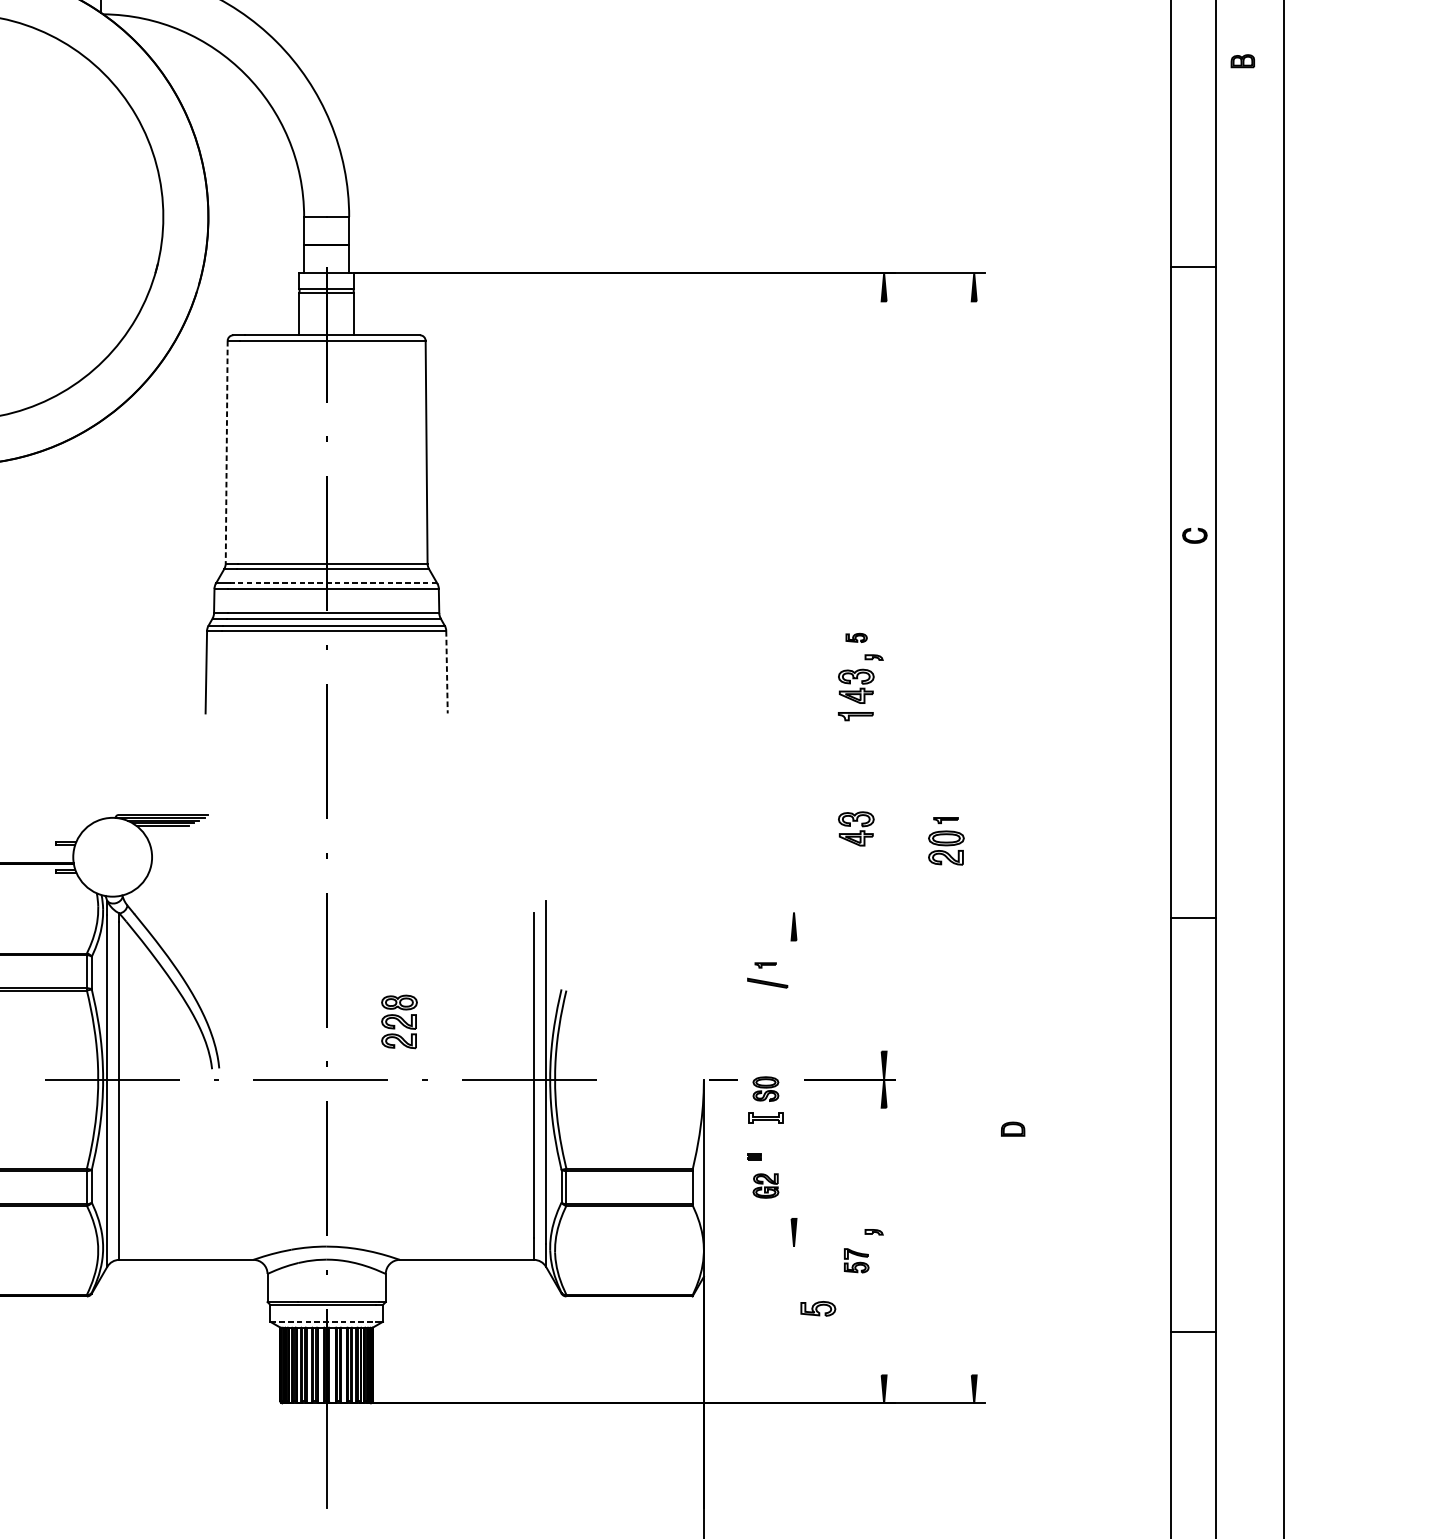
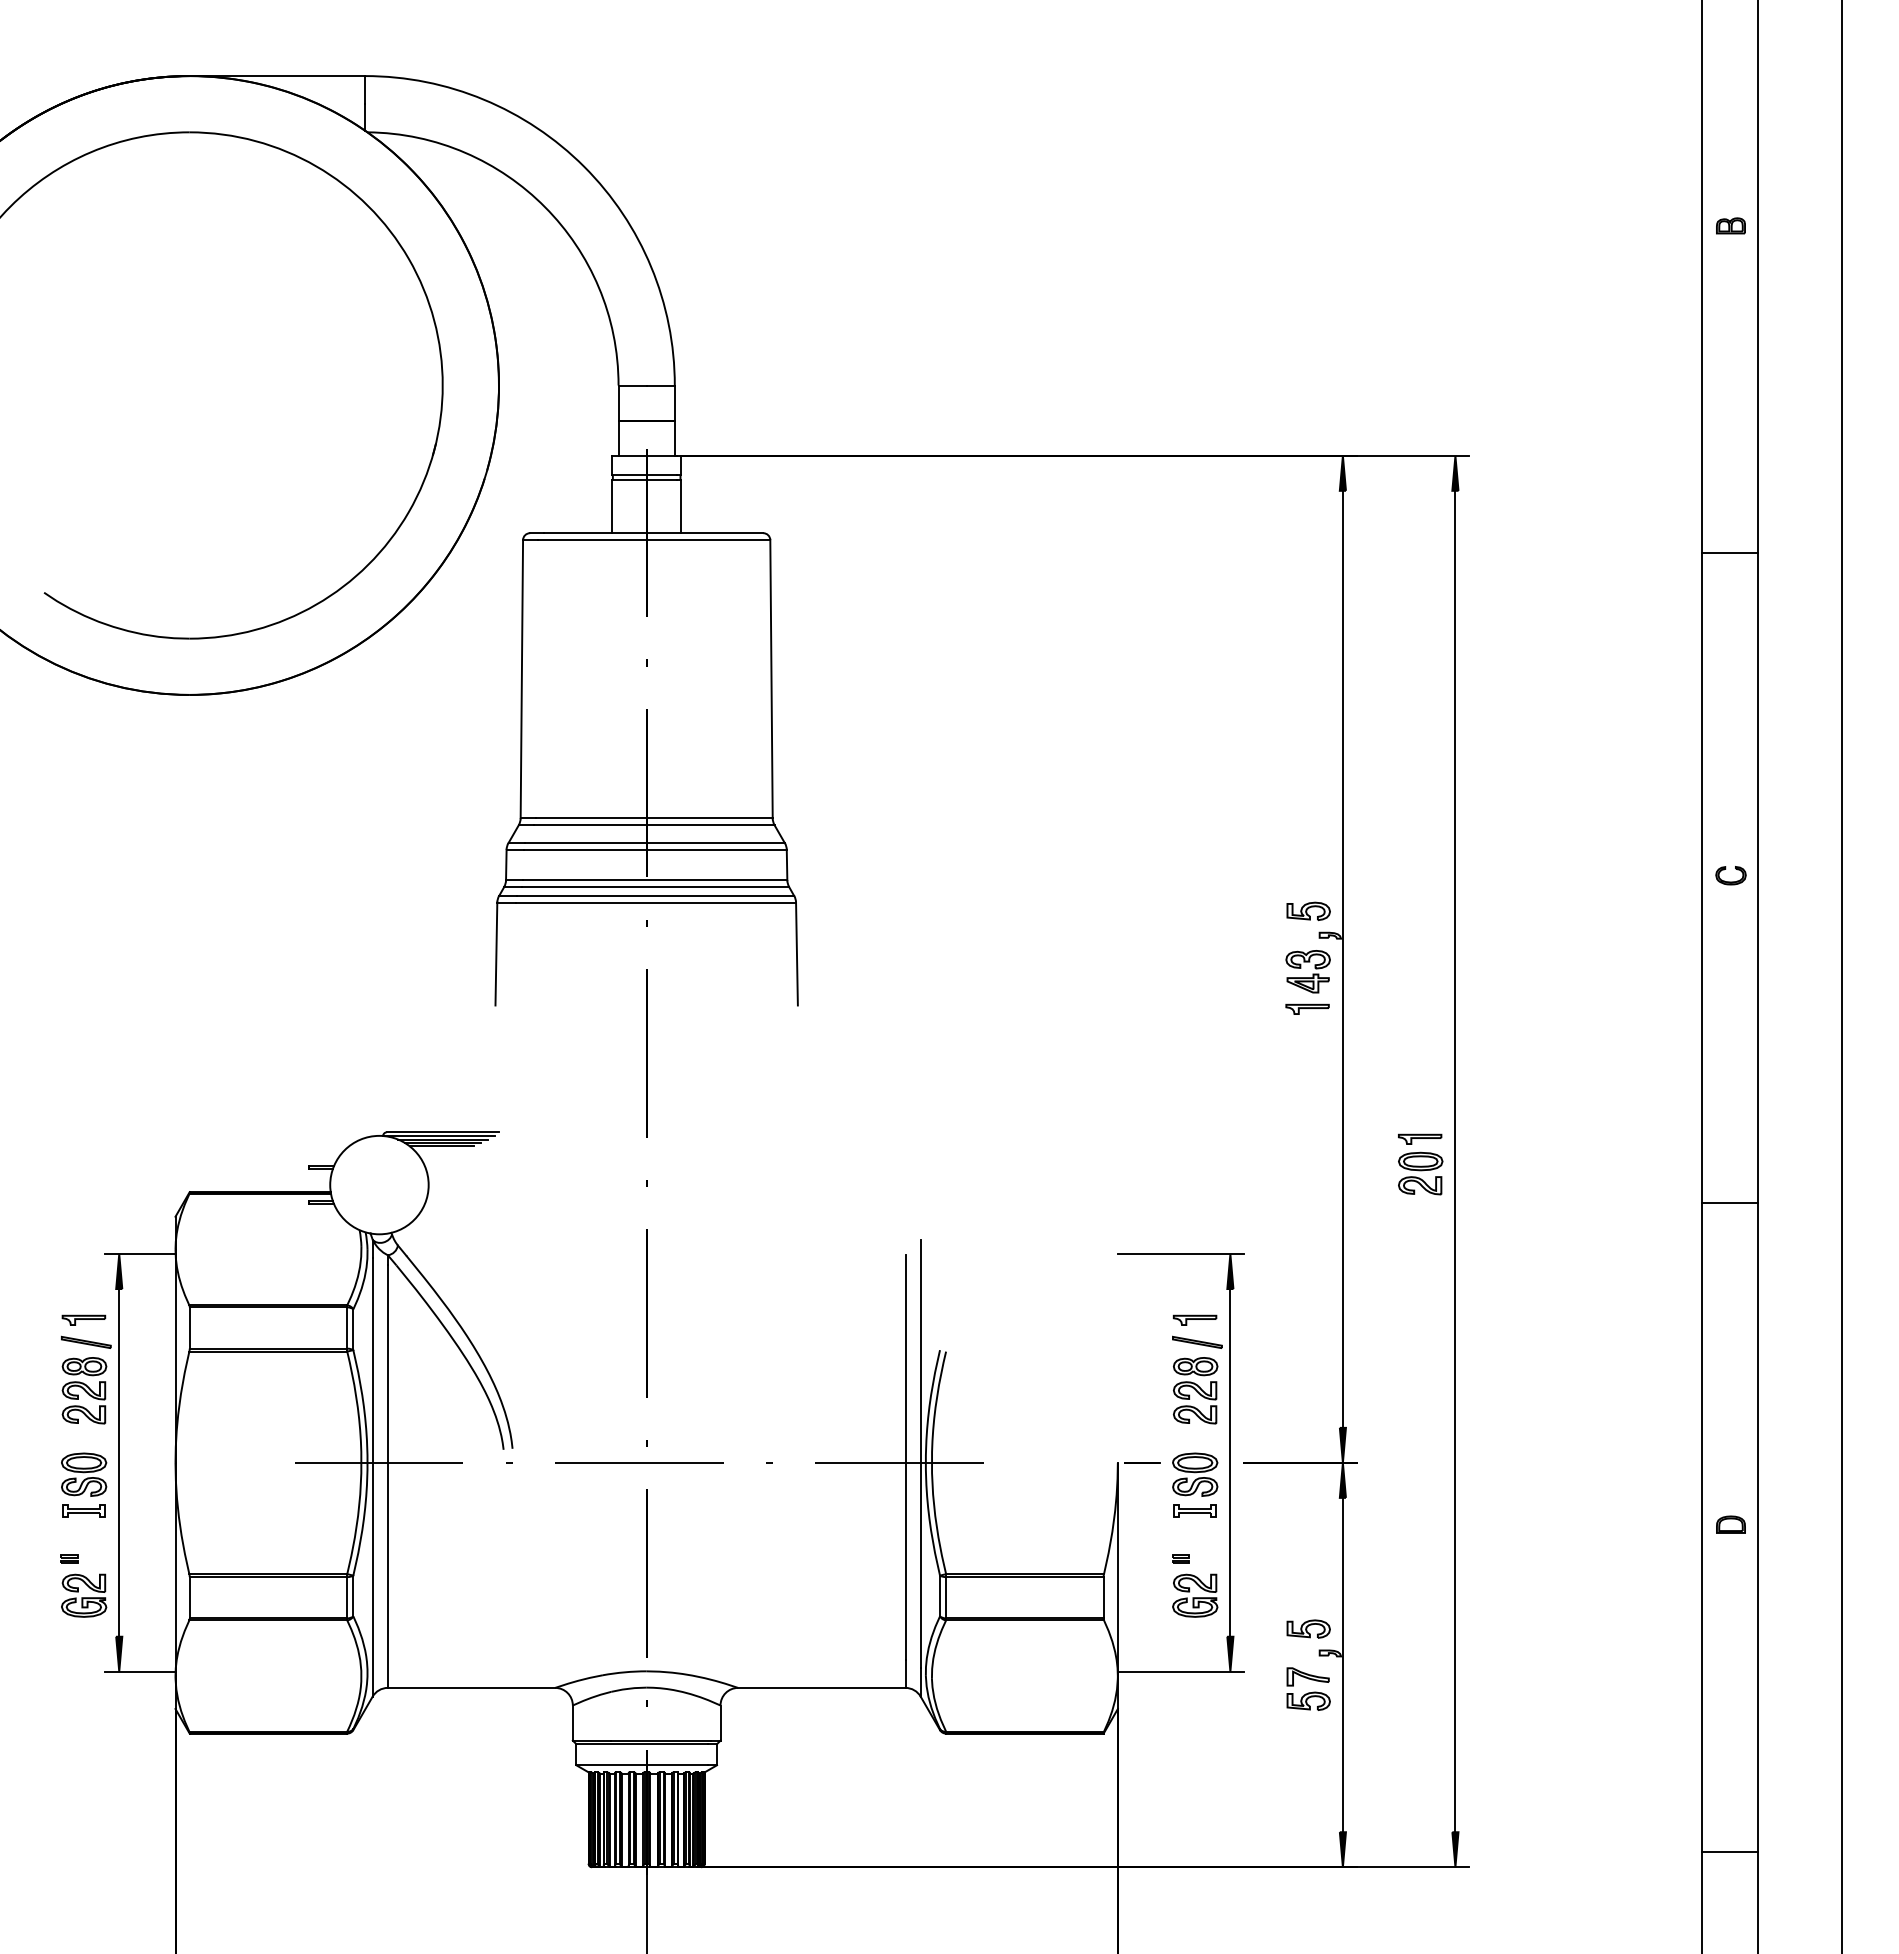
part: (1242, 60) -> (1730, 225), moved
line: (1193, 267) -> (1729, 553), moved
line: (226, 452) -> (521, 679), dashed -> solid
part: (1194, 535) -> (1730, 875), moved
line: (333, 583) -> (655, 843), dashed -> solid
part: (856, 637) -> (1308, 910), size x1.67
line: (446, 672) -> (796, 954), dashed -> solid
line: (883, 675) -> (1342, 958), added
part: (946, 819) -> (1420, 1138), size x1.43
part: (855, 828) -> (1307, 1149), removed
line: (974, 838) -> (1455, 1161), added
line: (754, 912) -> (1180, 1254), added
line: (1193, 917) -> (1729, 1202), moved
part: (765, 964) -> (1194, 1319), size x1.67
part: (399, 1021) -> (1195, 1390), moved
line: (794, 1079) -> (1230, 1462), added
part: (766, 1088) -> (1195, 1474), size x1.43
part: (1012, 1129) -> (1730, 1524), moved
part: (766, 1185) -> (1195, 1595), size x1.43
line: (883, 1241) -> (1342, 1664), added
line: (754, 1246) -> (1180, 1671), added
part: (856, 1260) -> (1308, 1688), size x1.43
part: (818, 1308) -> (1308, 1628), moved
line: (323, 1321) -> (642, 1765), dashed -> solid
line: (1193, 1332) -> (1729, 1852), moved

